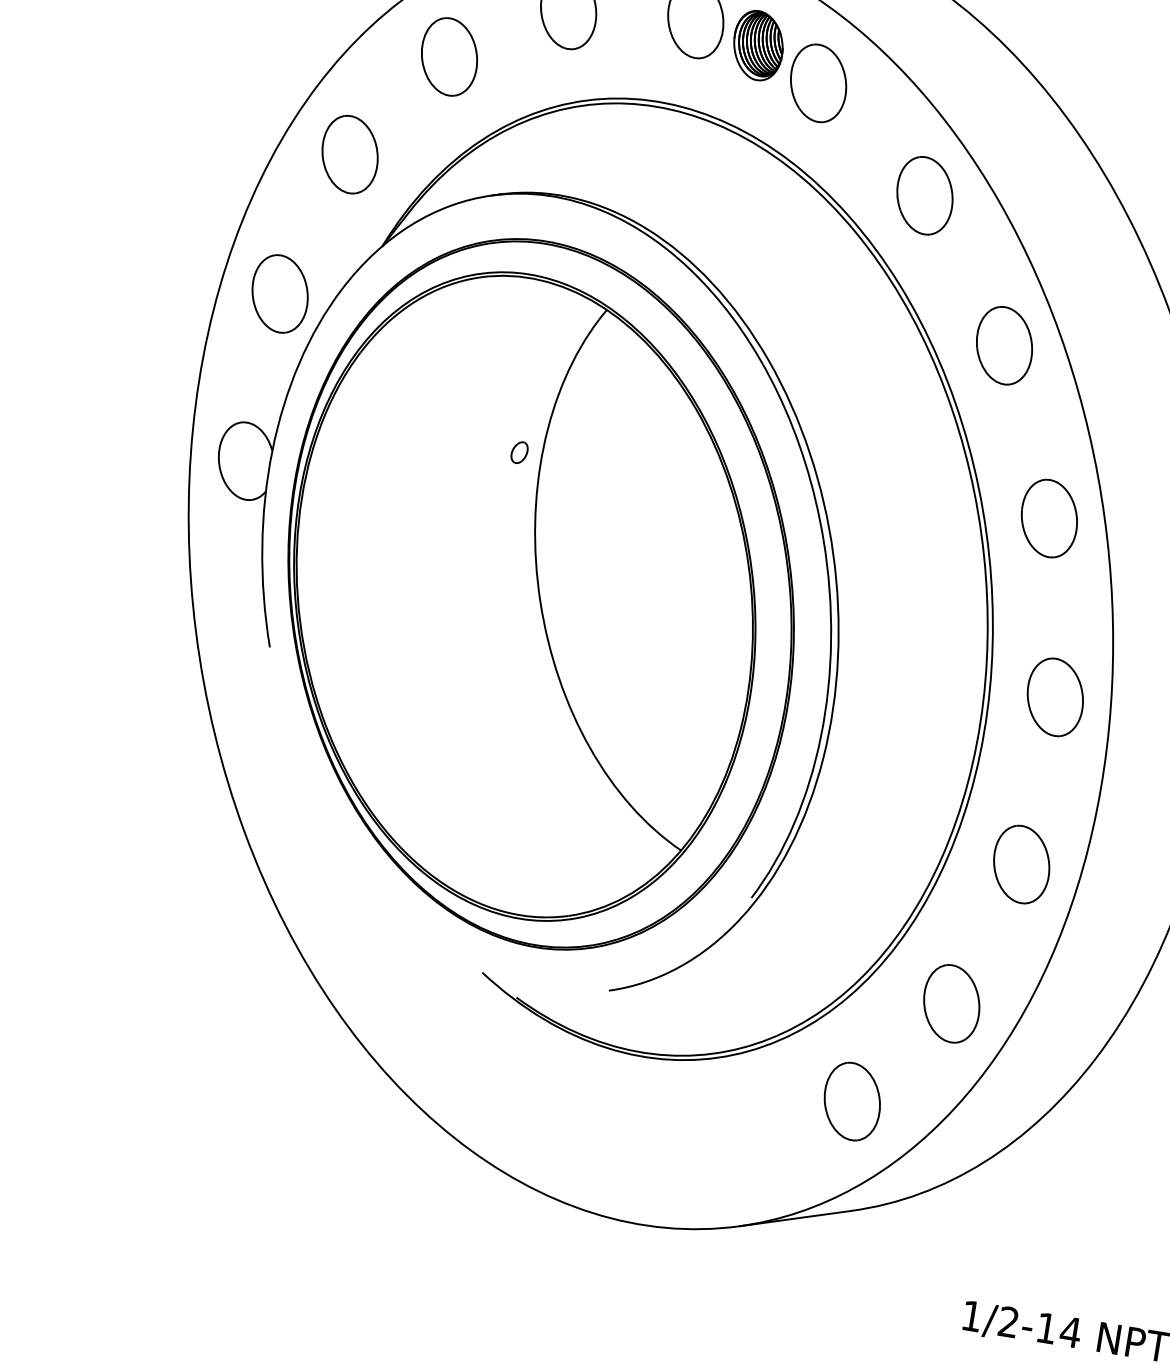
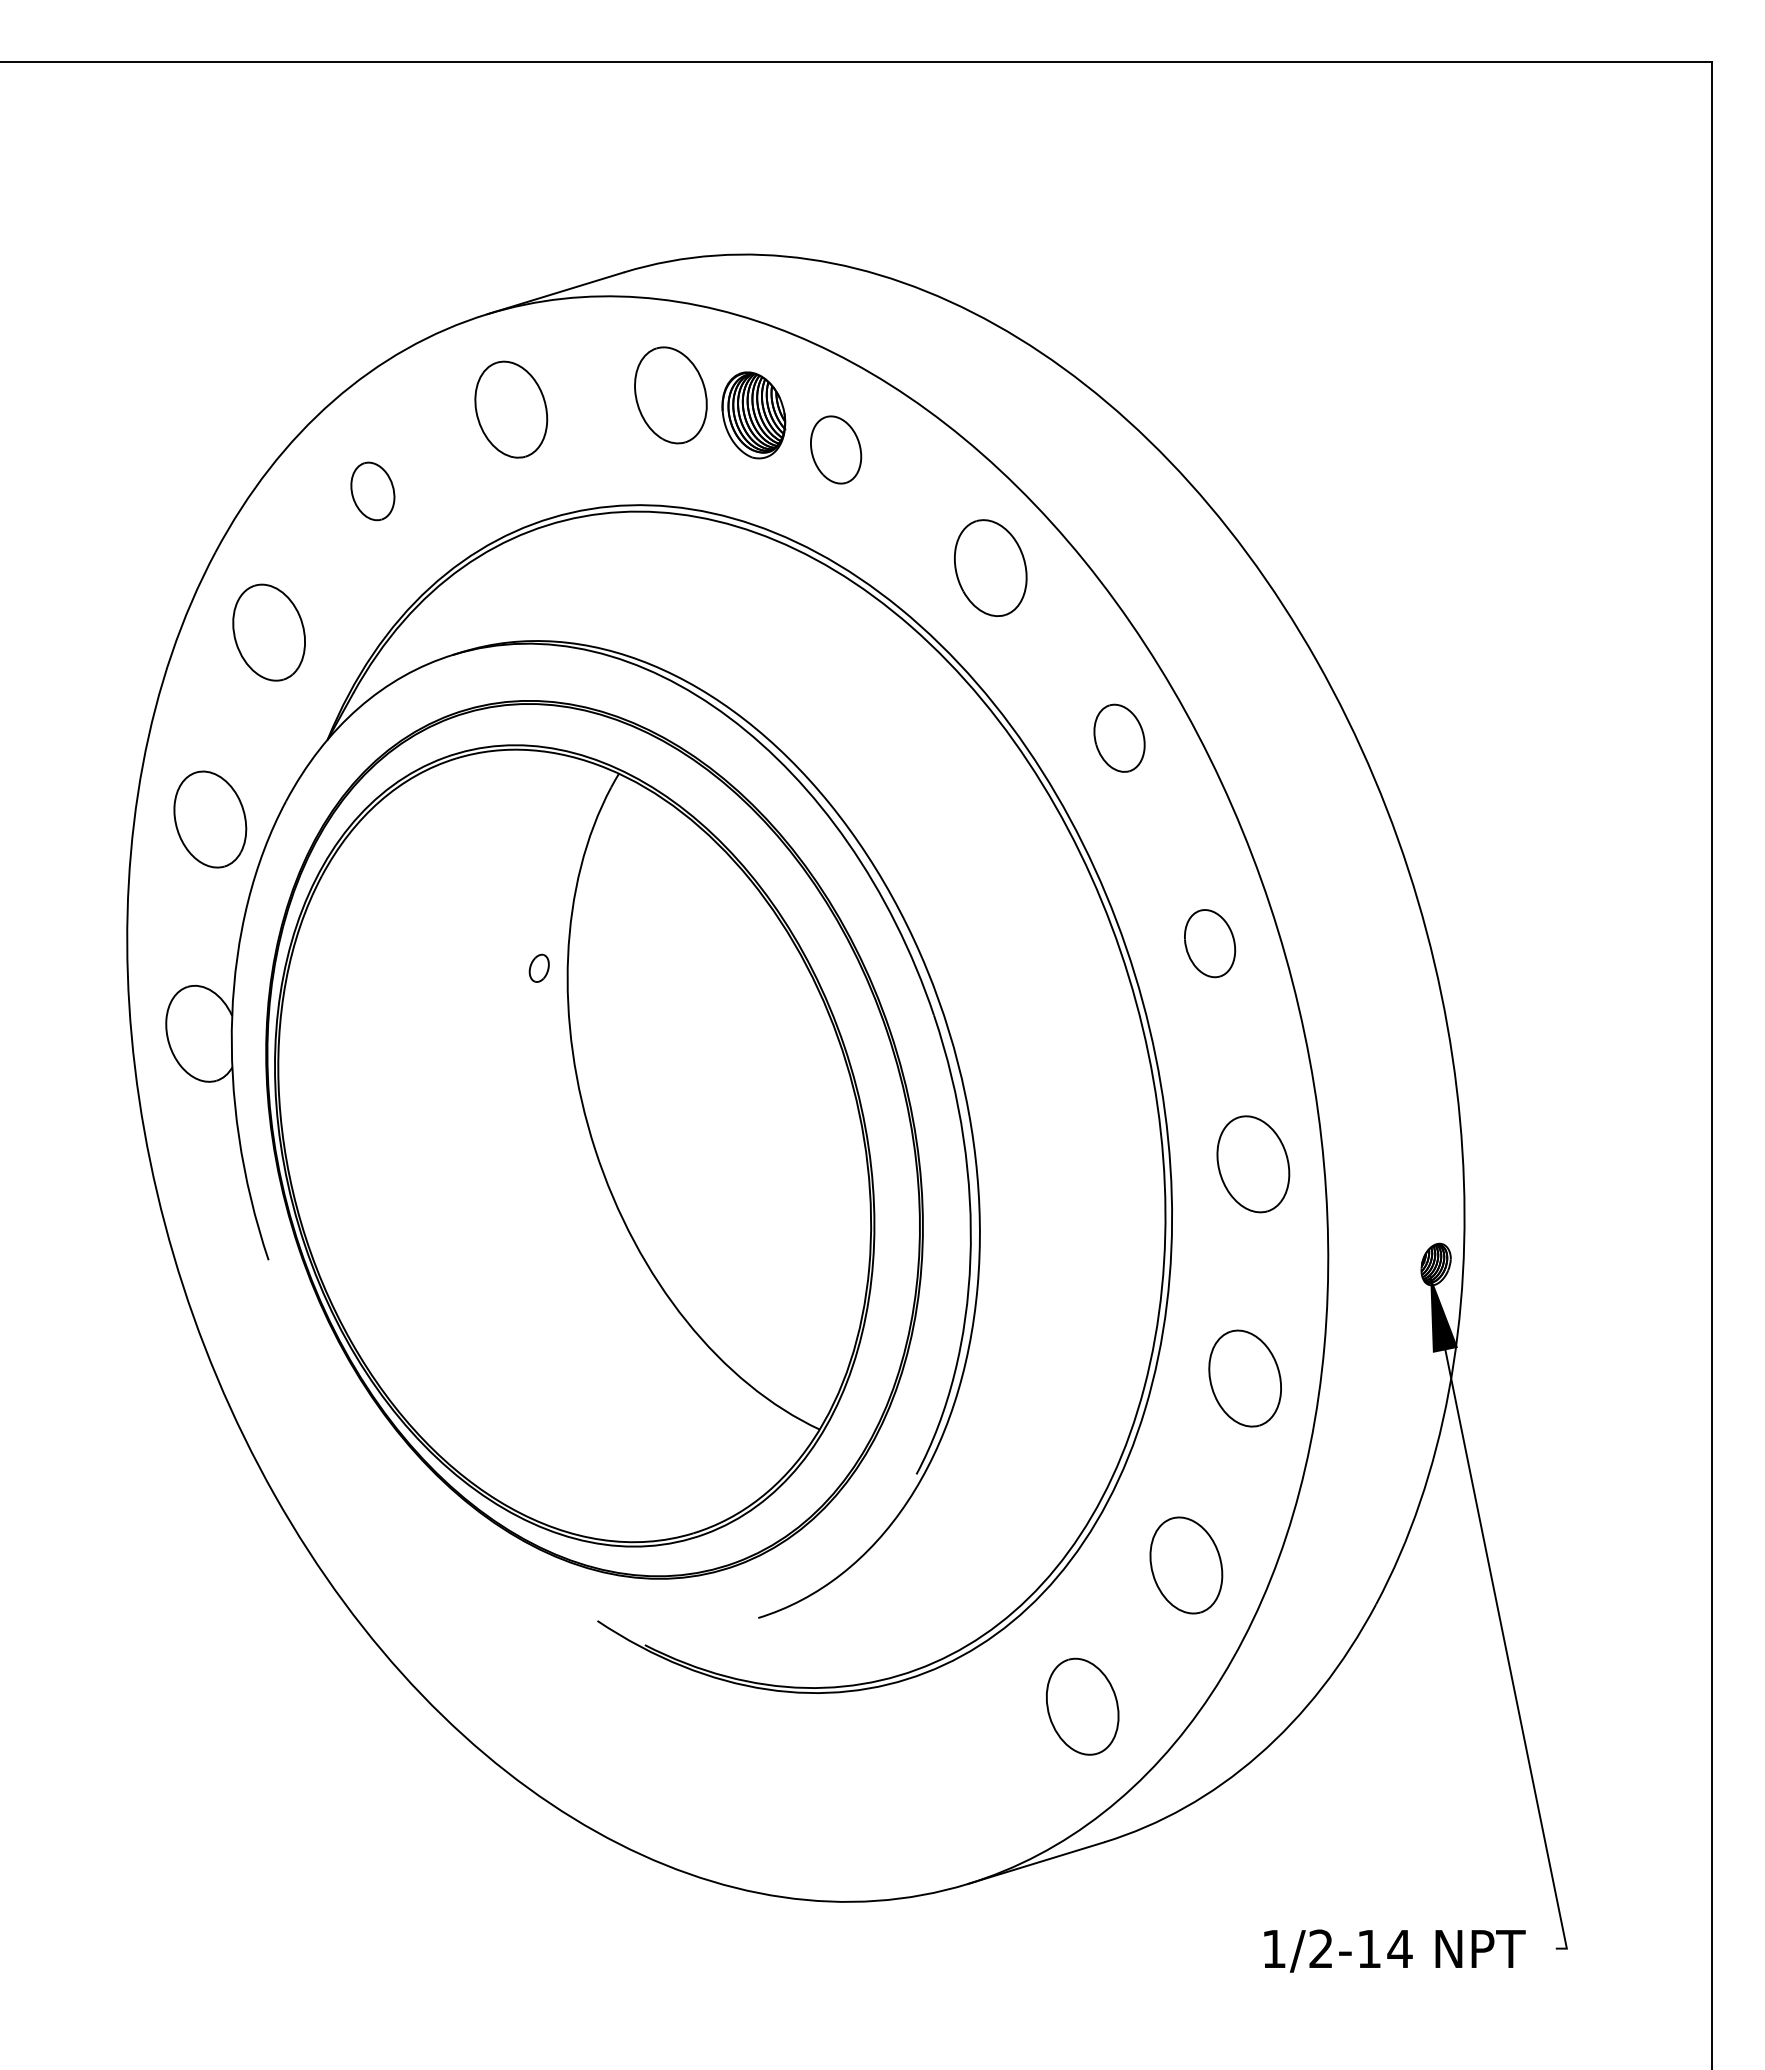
part: (449, 56) -> (372, 491), size x0.6
part: (818, 82) -> (835, 449), size x0.7
part: (1004, 345) -> (1119, 738), size x0.7
part: (1049, 518) -> (1209, 943), size x0.7

